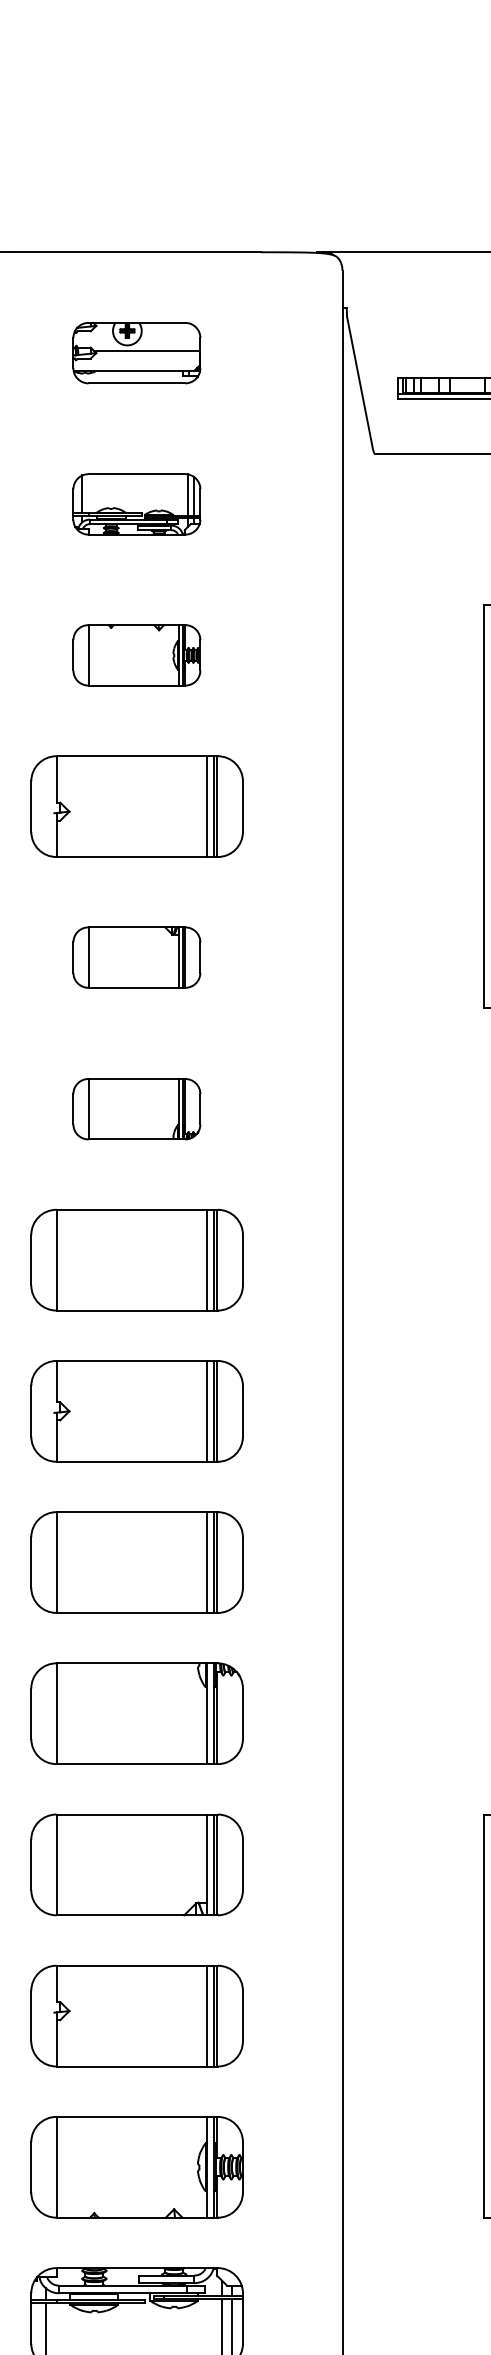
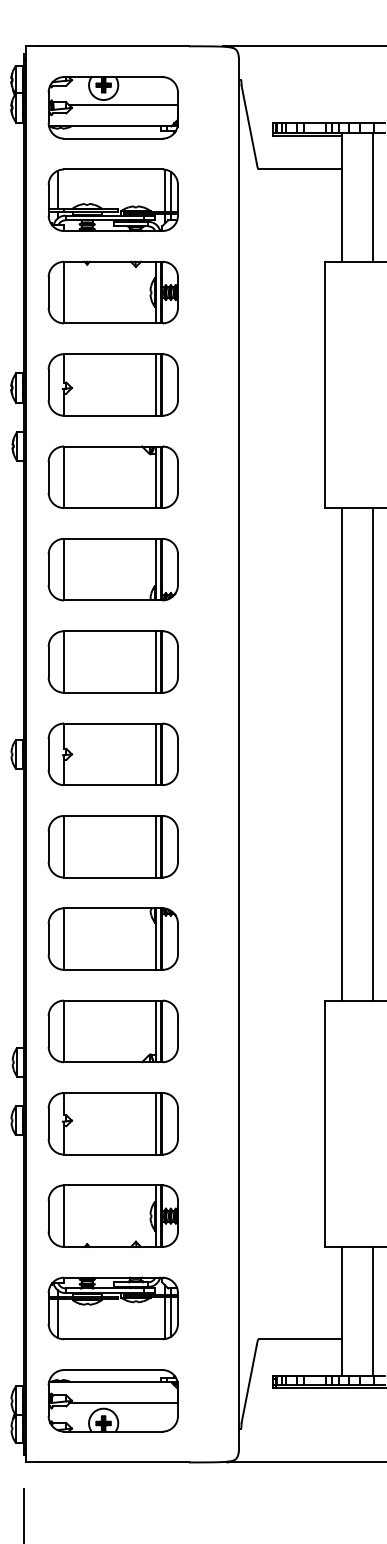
part: (135, 352) -> (112, 107), size x1.67
part: (135, 504) -> (112, 200), size x1.67
part: (135, 655) -> (112, 292), size x1.67
part: (135, 956) -> (112, 476), size x1.67
part: (135, 1108) -> (112, 569), size x1.67

